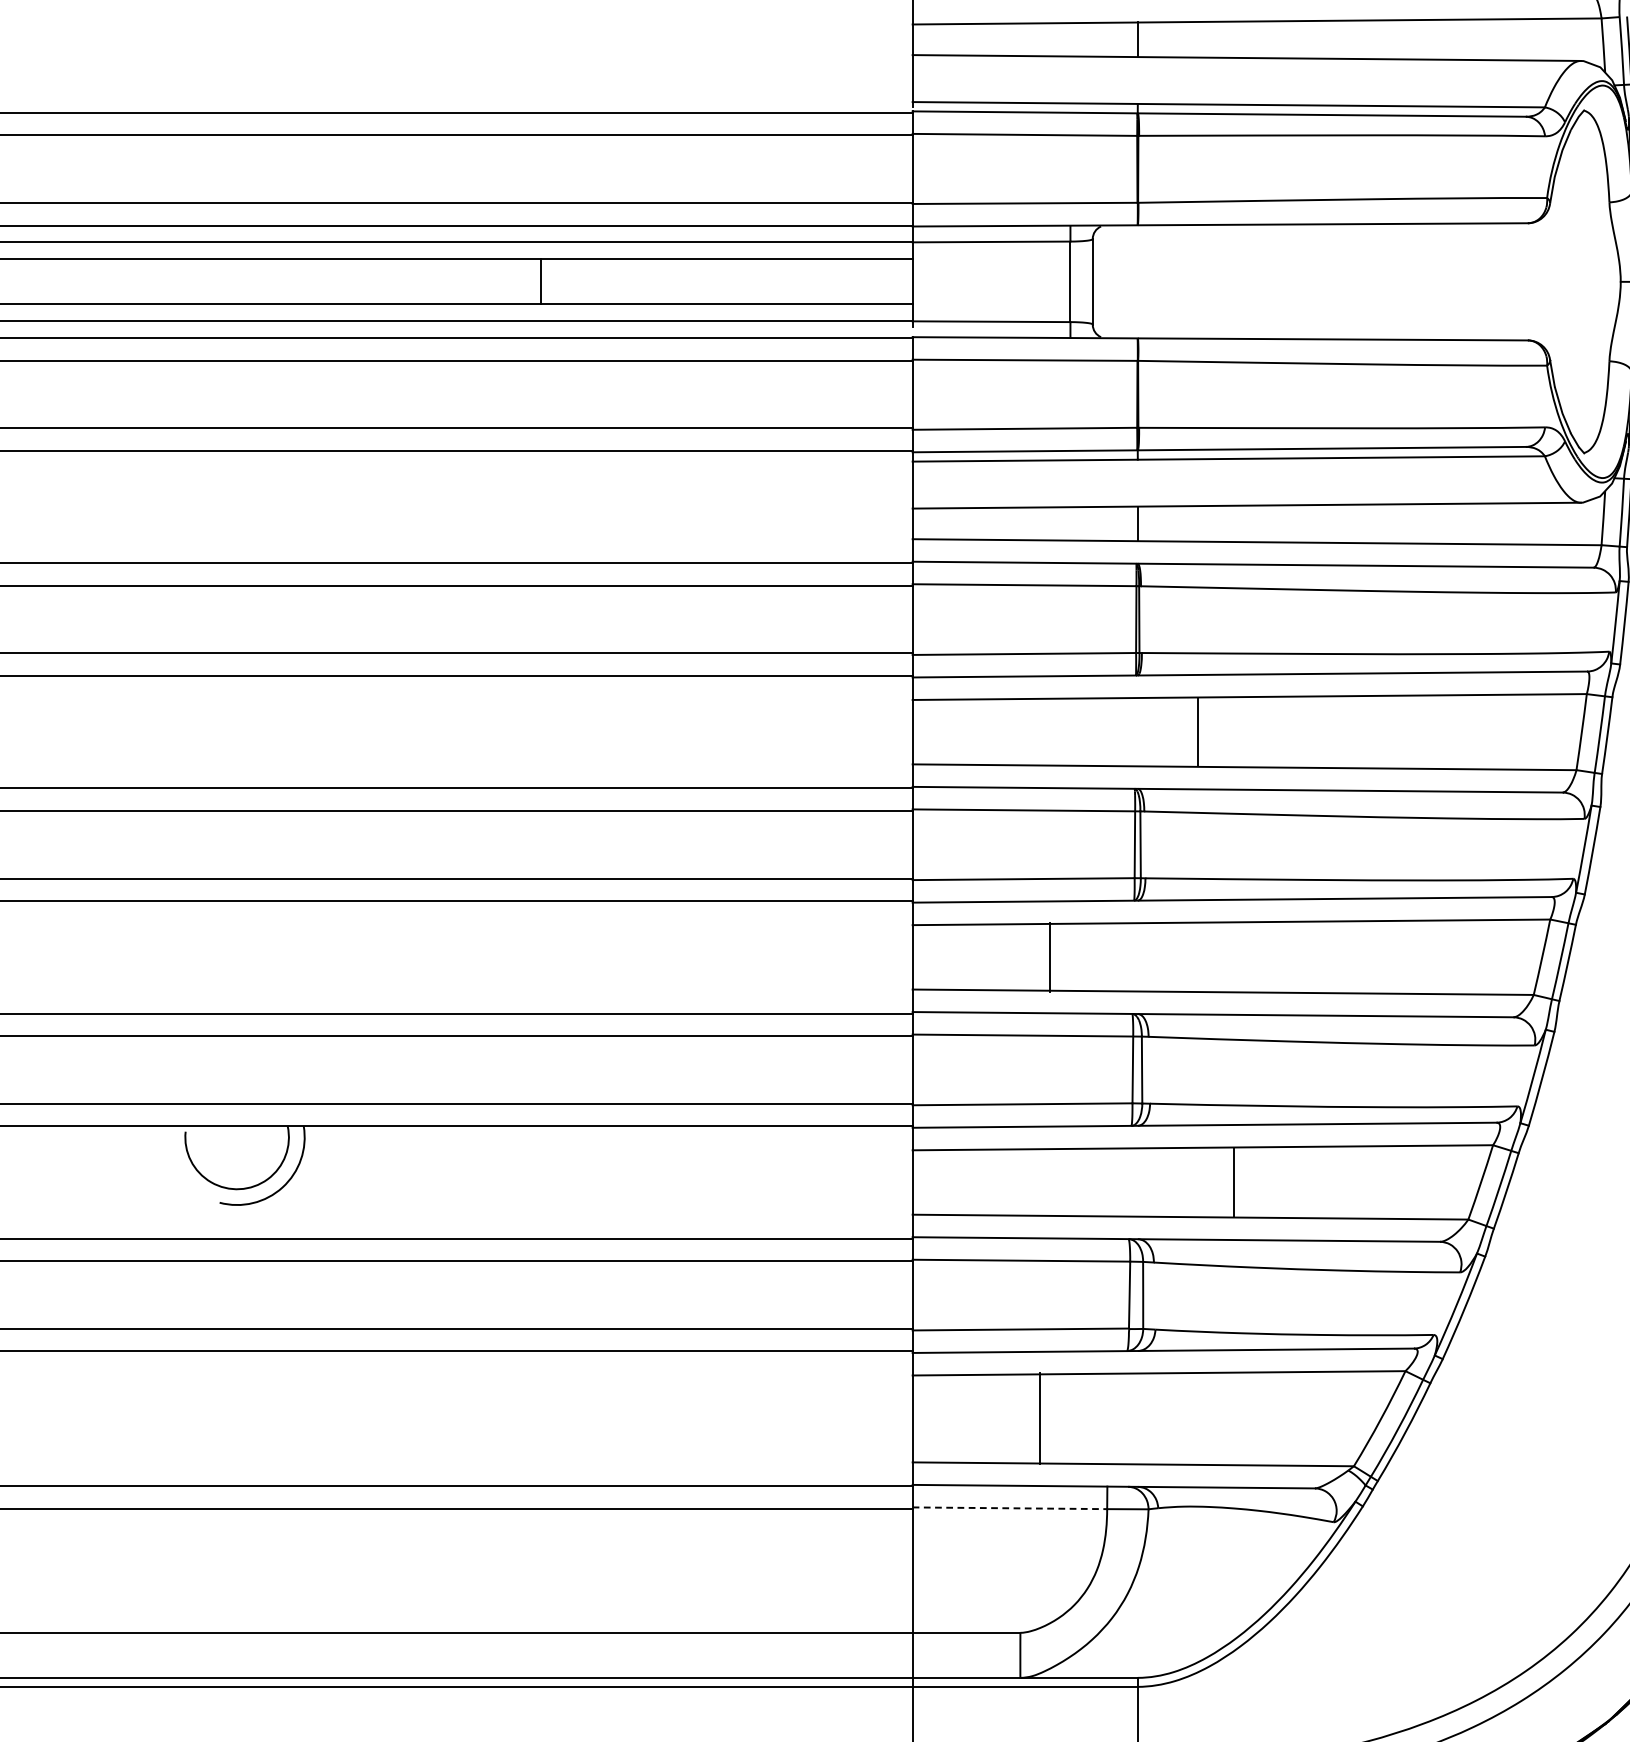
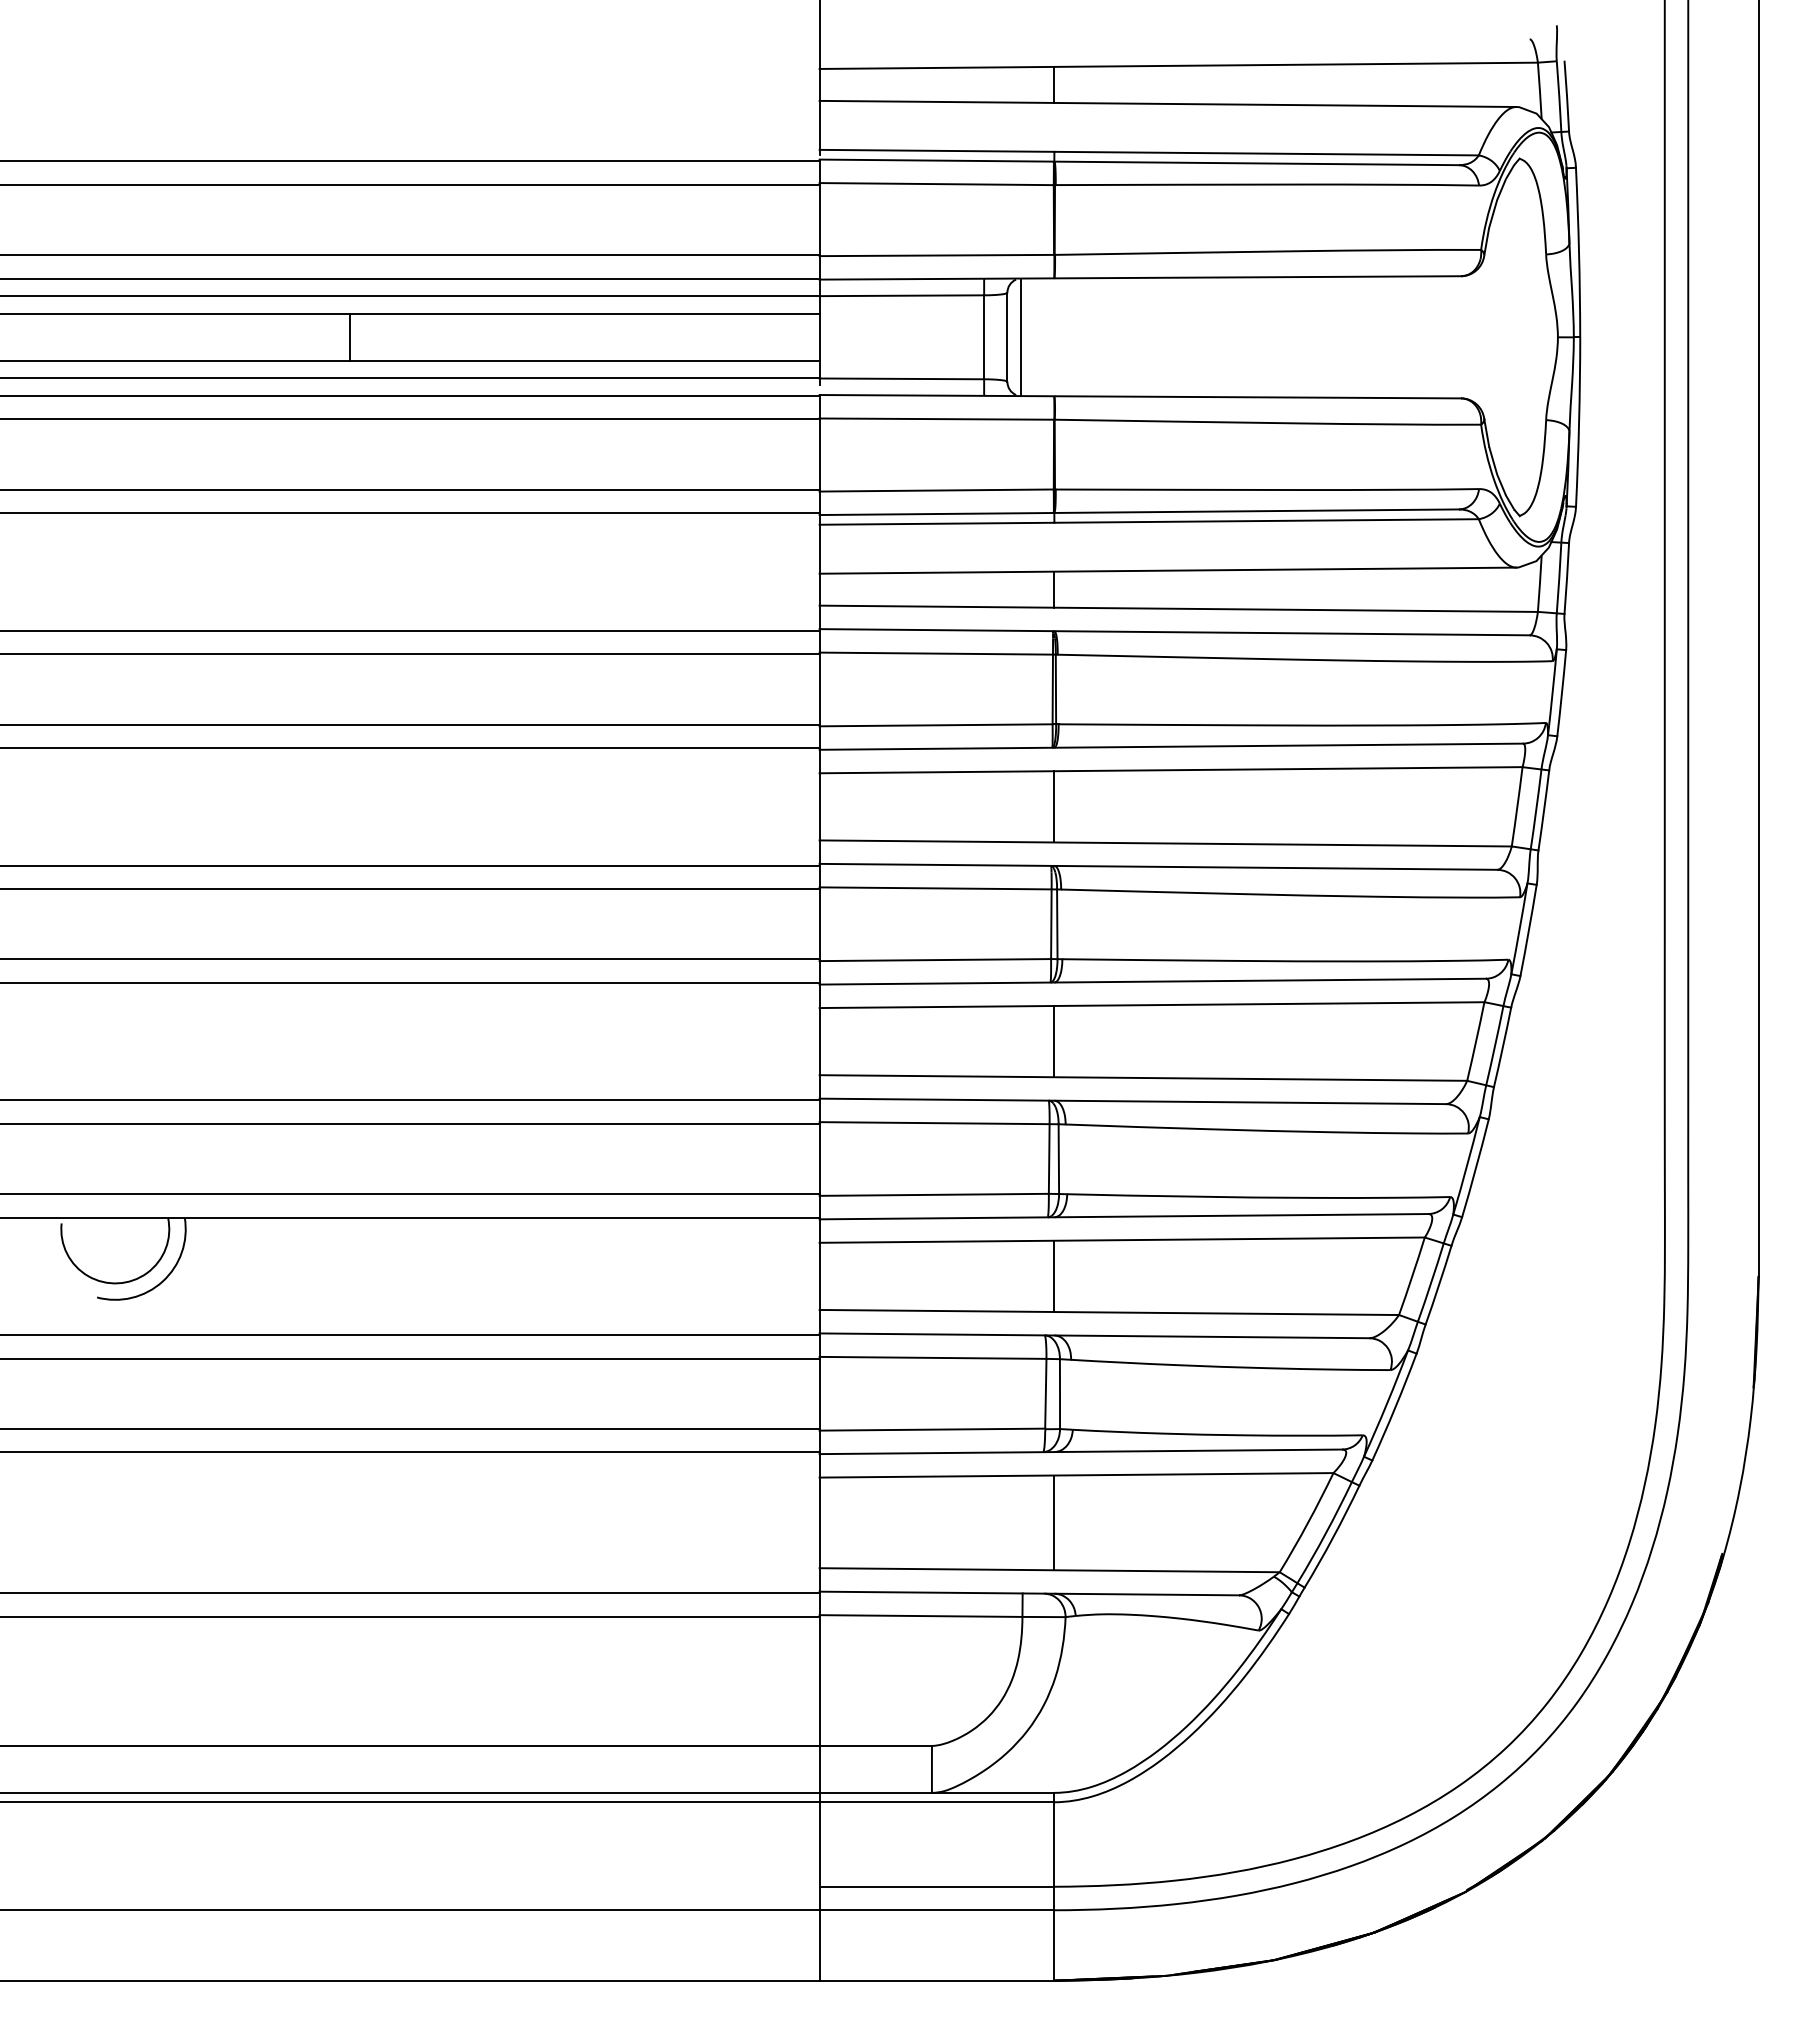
line: (541, 281) -> (350, 336), moved
line: (1106, 282) -> (1021, 337), added
line: (1198, 731) -> (1054, 806), moved
line: (1049, 957) -> (1054, 1041), moved
line: (1233, 1182) -> (1054, 1276), moved
line: (1040, 1418) -> (1054, 1522), moved
line: (1010, 1508) -> (921, 1616), dashed -> solid

